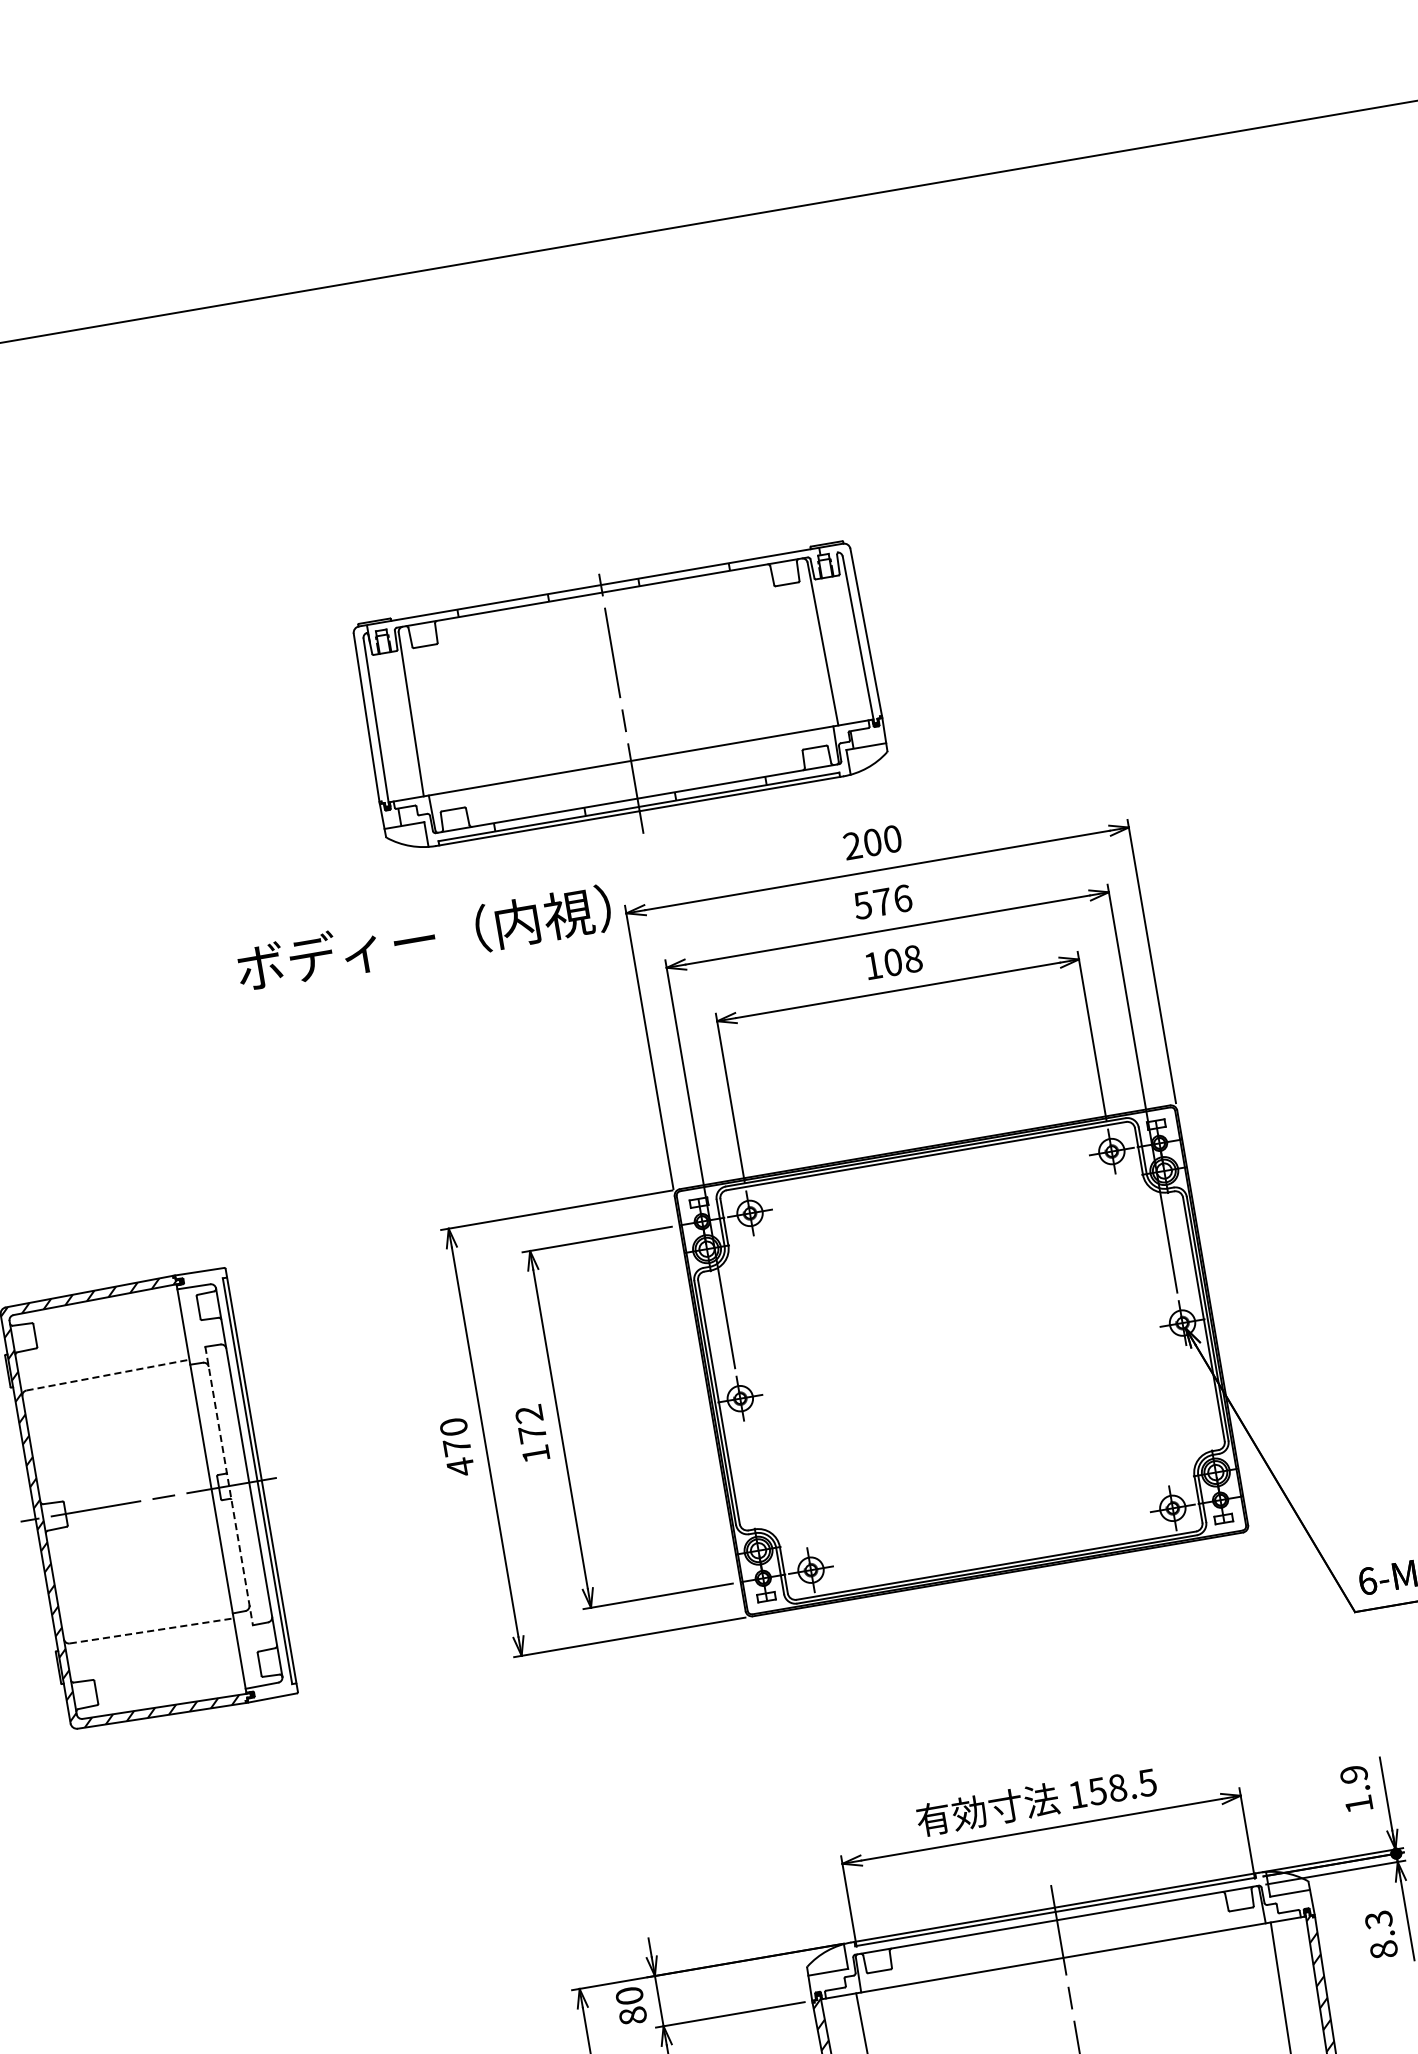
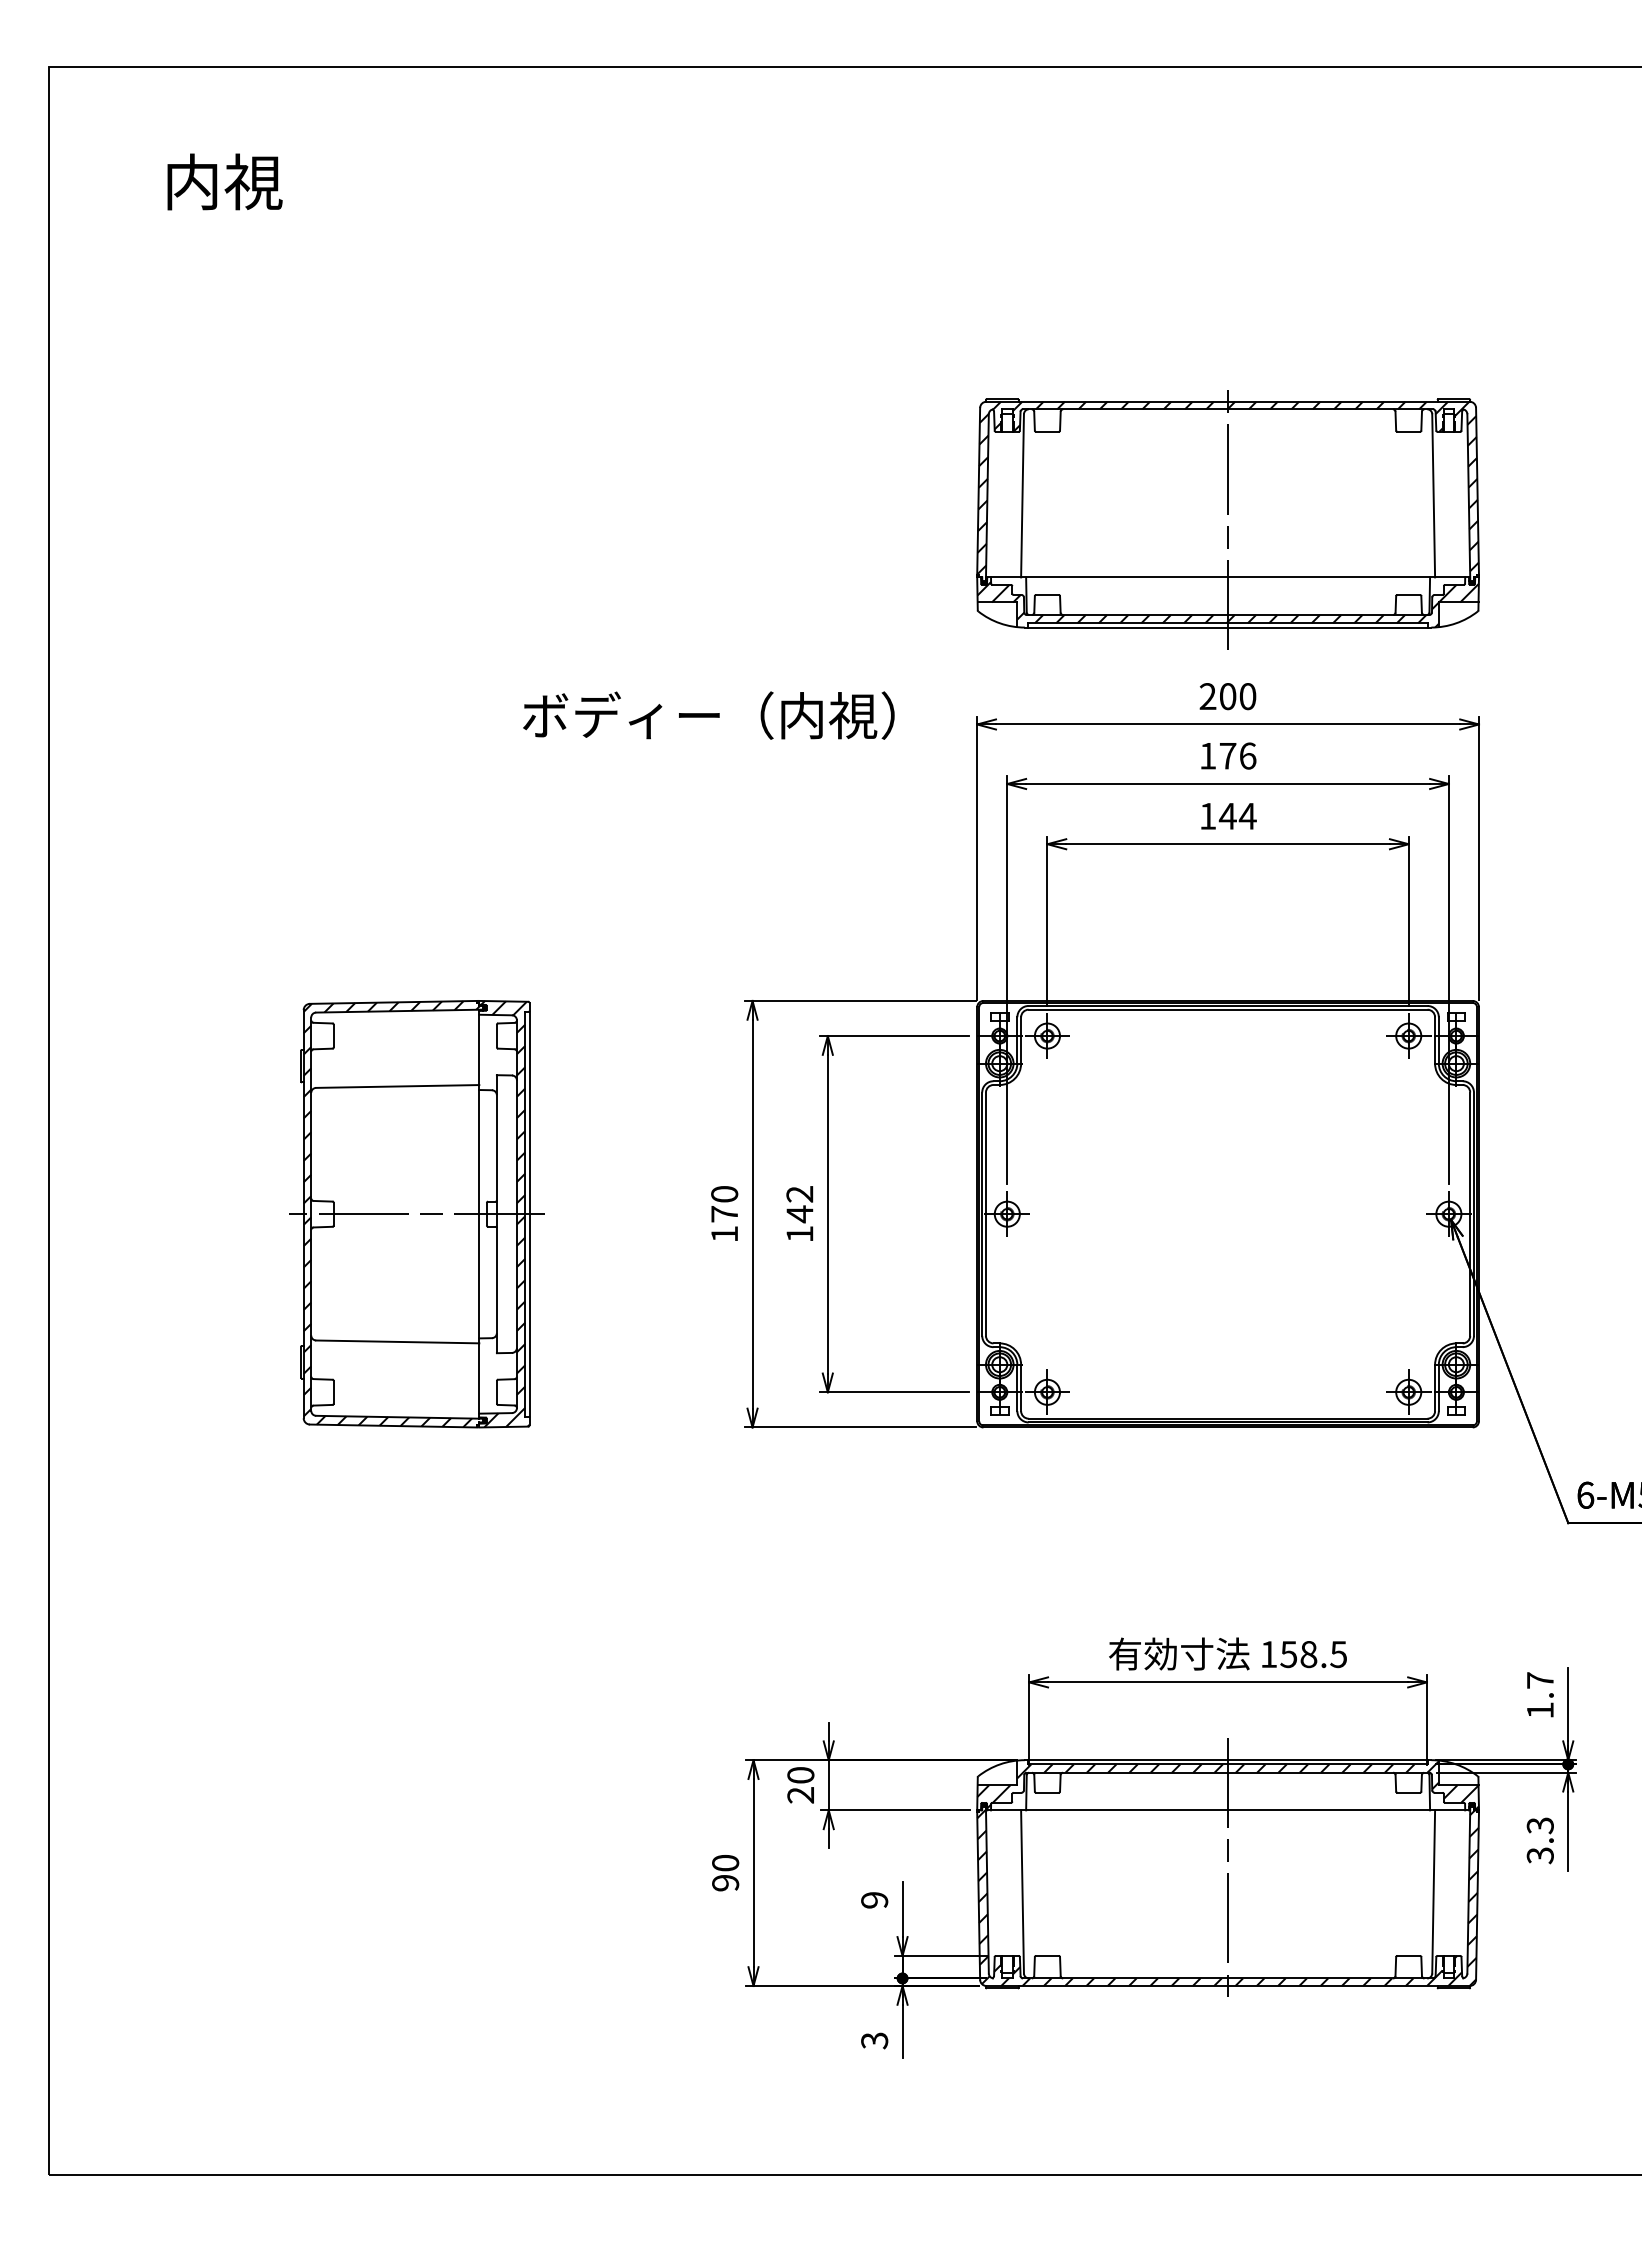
part: (620, 703) -> (1227, 519), moved
text: (862, 906) -> (1207, 756), 576 -> 176
text: (423, 938) -> (708, 715), moved
text: (902, 959) -> (1237, 815), 108 -> 144
line: (107, 1375) -> (397, 1086), dashed -> solid
text: (532, 1434) -> (799, 1214), 172 -> 142
text: (460, 1467) -> (724, 1234), 470 -> 170
hatch: (237, 1484) -> (505, 1214), added
line: (228, 1486) -> (496, 1214), dashed -> solid
line: (151, 1630) -> (397, 1341), dashed -> solid
text: (1353, 1774) -> (1539, 1680), 1.9 -> 1.7
hatch: (1058, 1933) -> (1227, 1785), added
text: (1383, 1949) -> (1539, 1855), 8.3 -> 3.3
text: (632, 2016) -> (800, 1795), 80 -> 20

